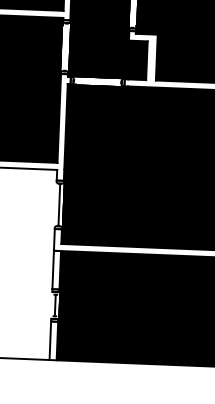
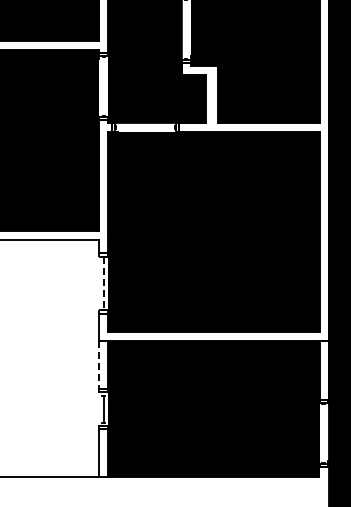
line: (59, 204) -> (103, 283), solid -> dashed
line: (53, 270) -> (99, 365), solid -> dashed

